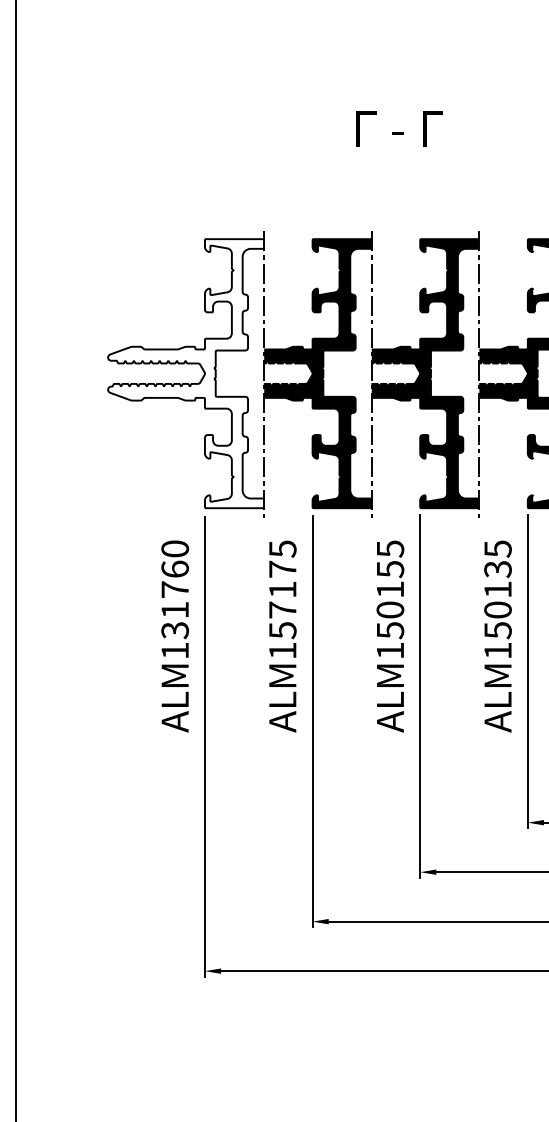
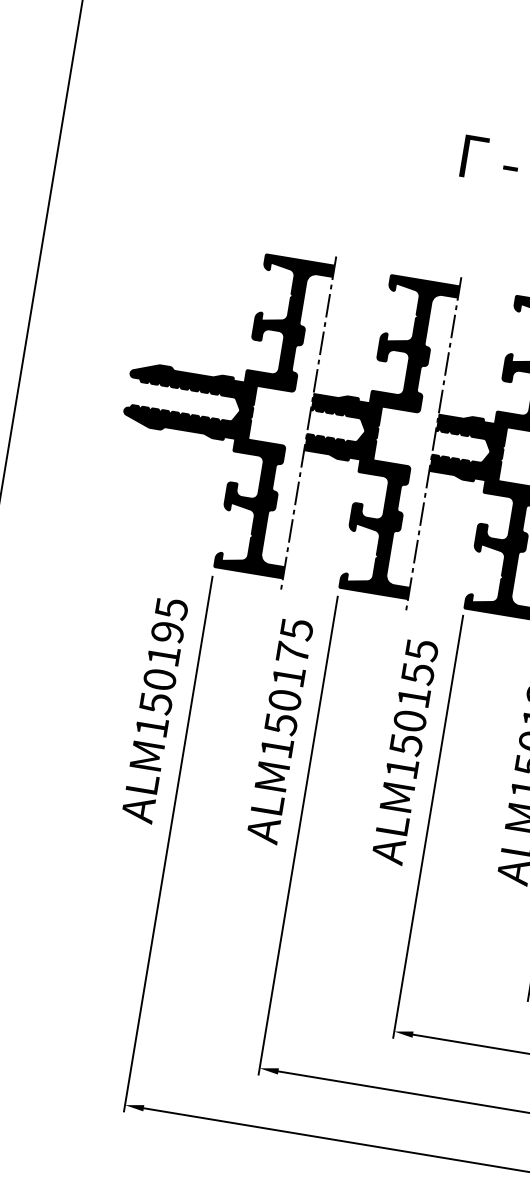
fill: (186, 373) -> (218, 406), added
text: (175, 589) -> (164, 655), ALM131760 -> ALM150195
text: (282, 609) -> (284, 699), ALM157175 -> ALM150175

